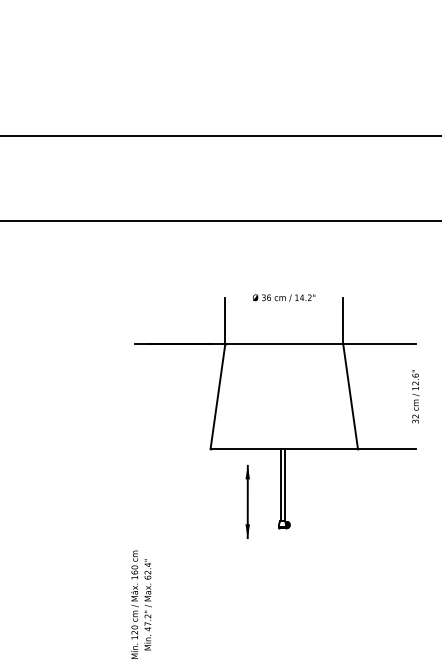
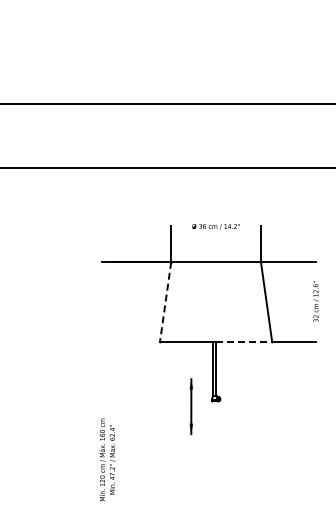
line: (217, 397) -> (165, 302), solid -> dashed
line: (321, 449) -> (244, 341), solid -> dashed
line: (246, 501) -> (190, 406), moved

